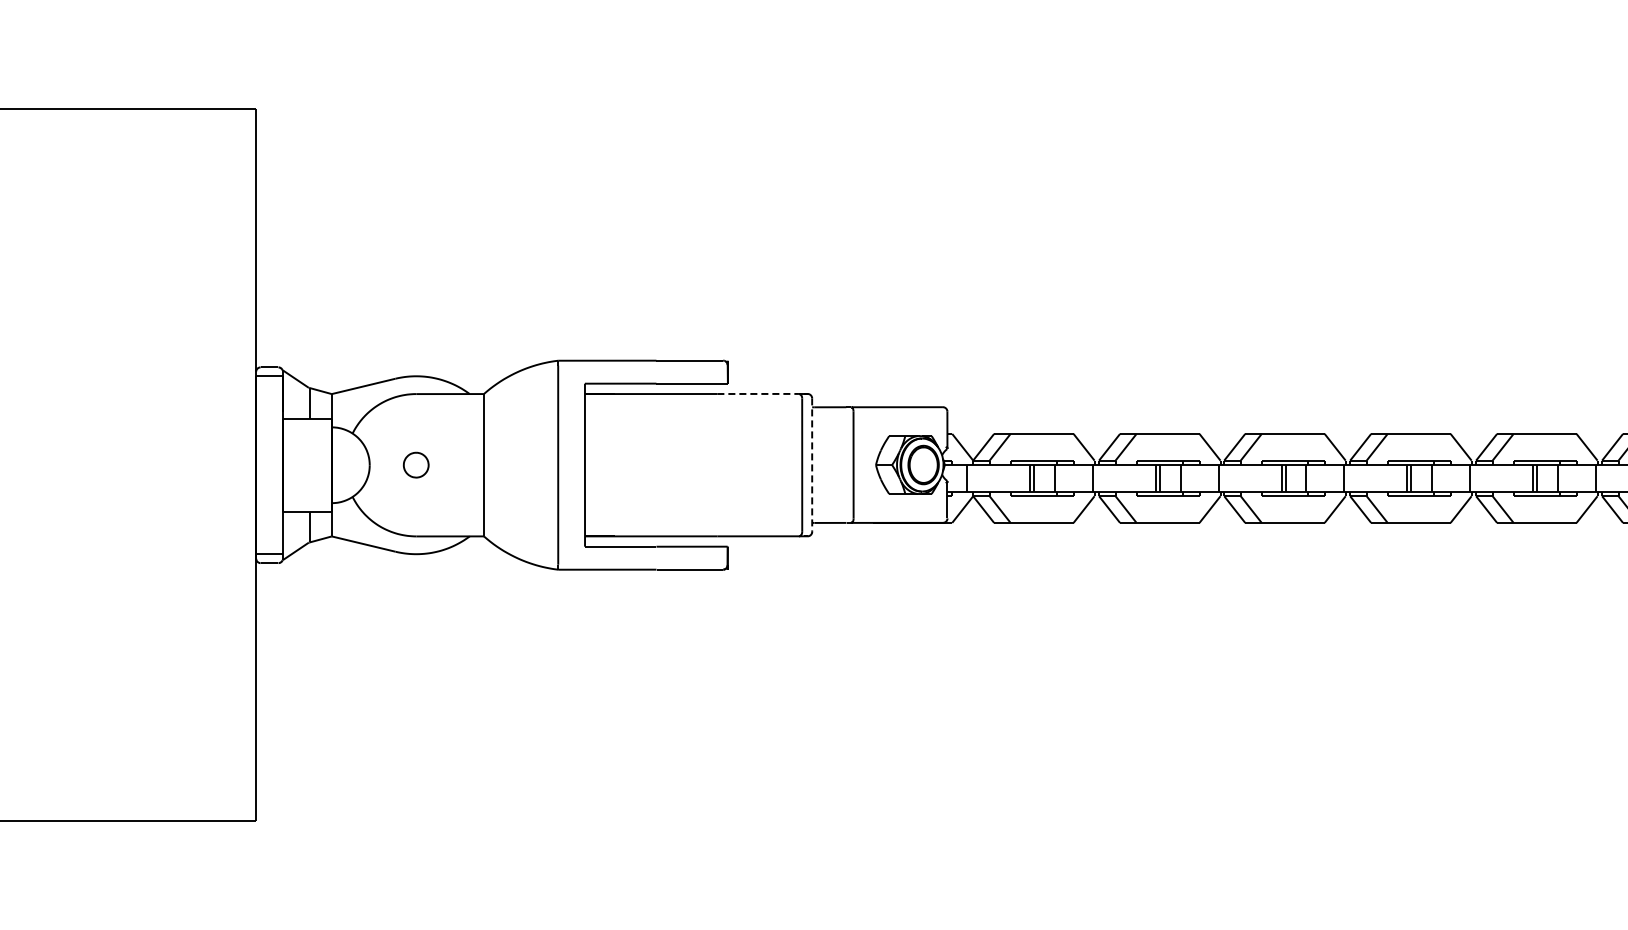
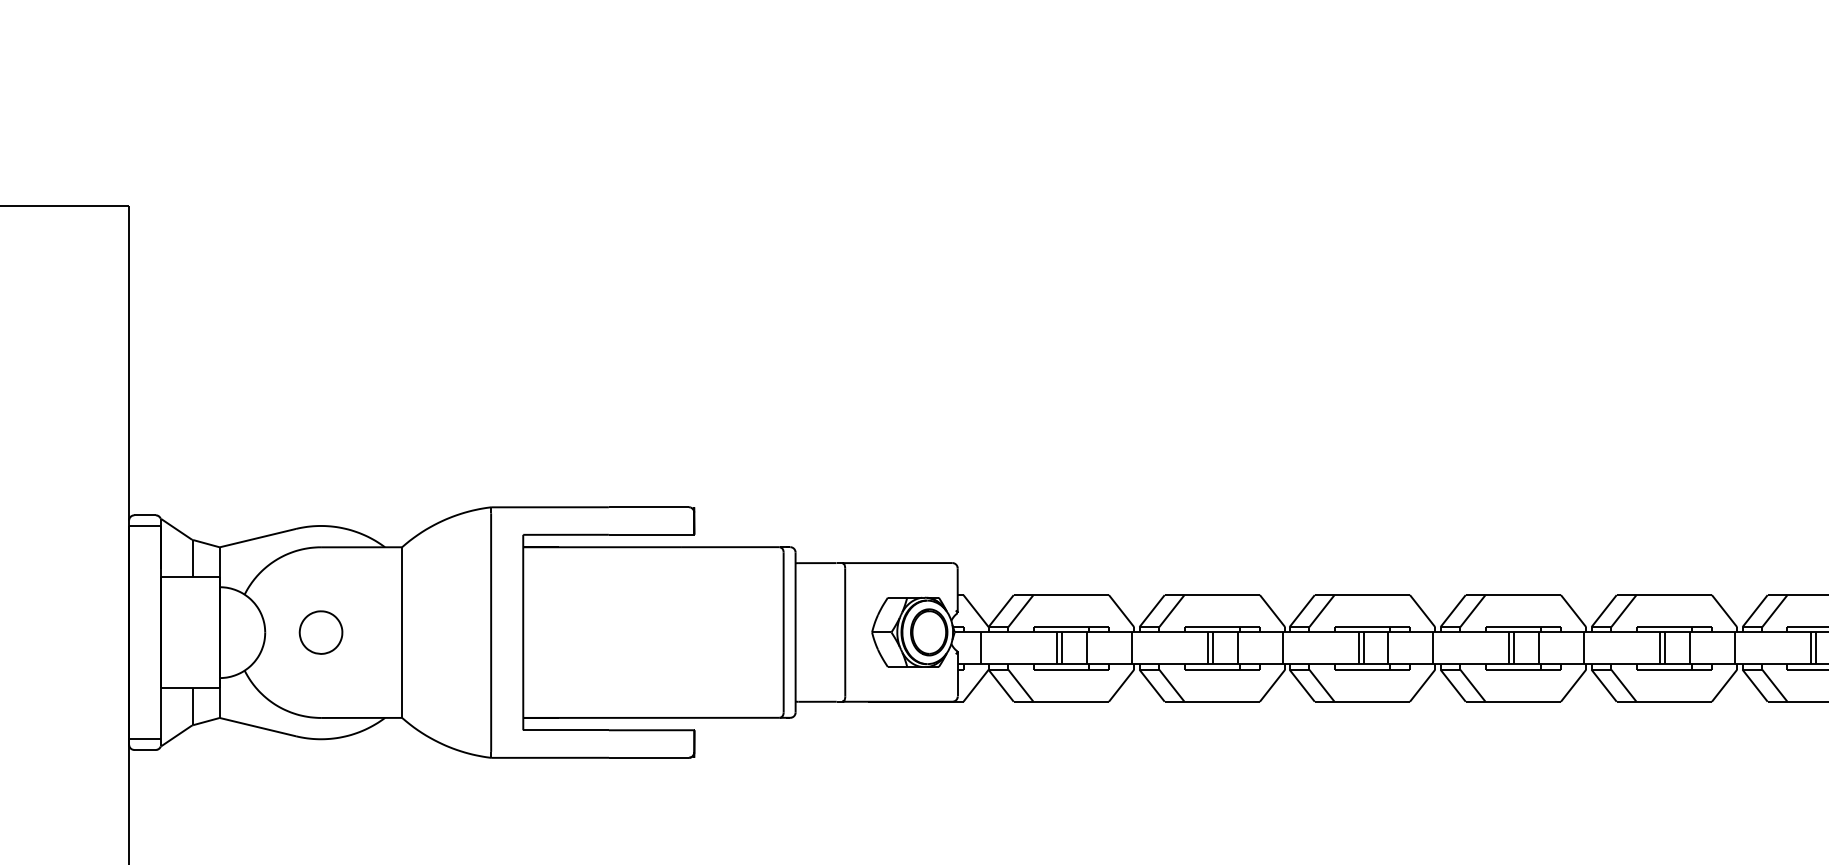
line: (758, 393) -> (731, 546), dashed -> solid
part: (415, 464) -> (320, 631), size x1.43
line: (812, 465) -> (795, 632), dashed -> solid

